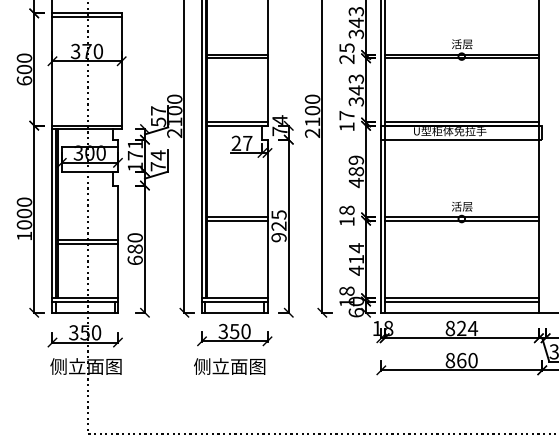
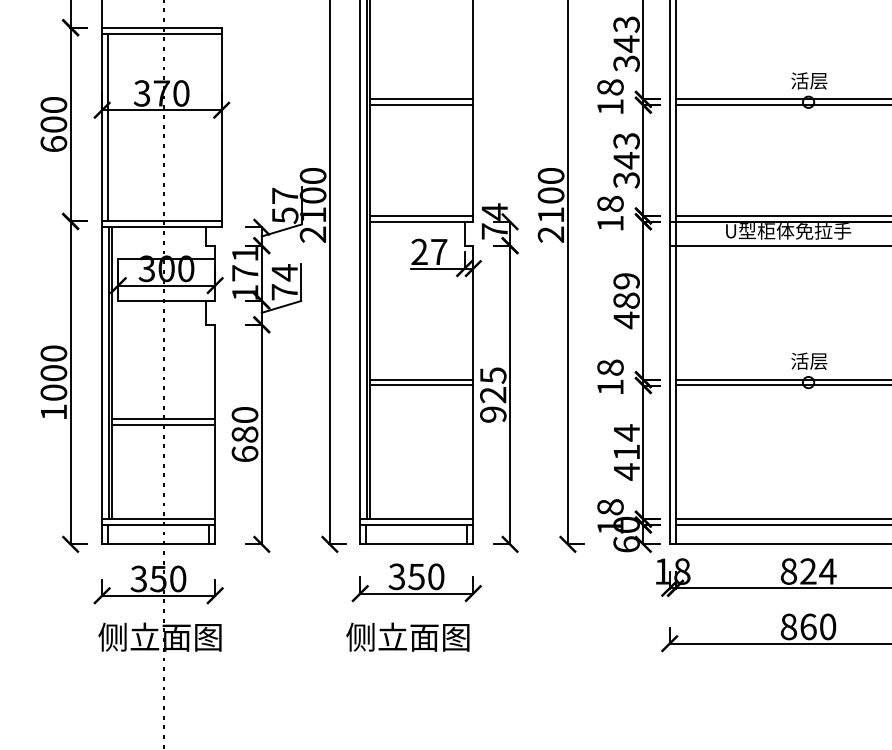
text: (346, 53) -> (609, 96), 25 -> 18
line: (55, 70) -> (107, 126), added
text: (346, 115) -> (609, 203), 17 -> 18

